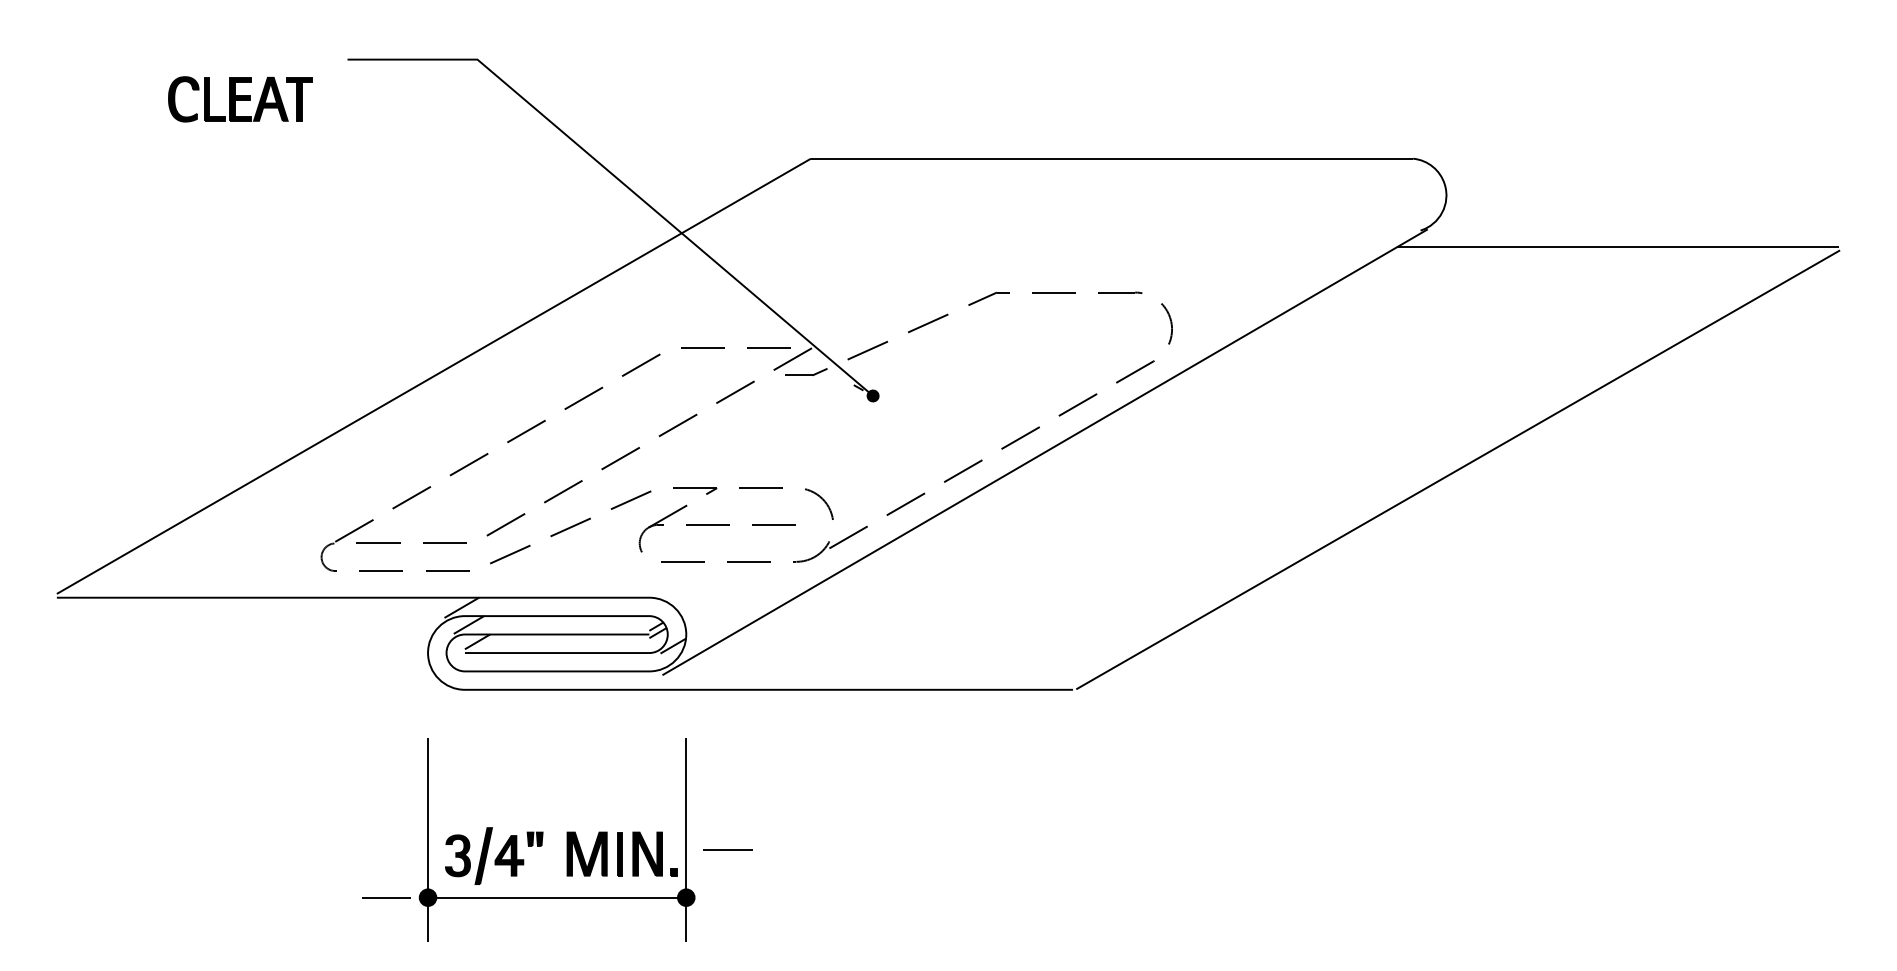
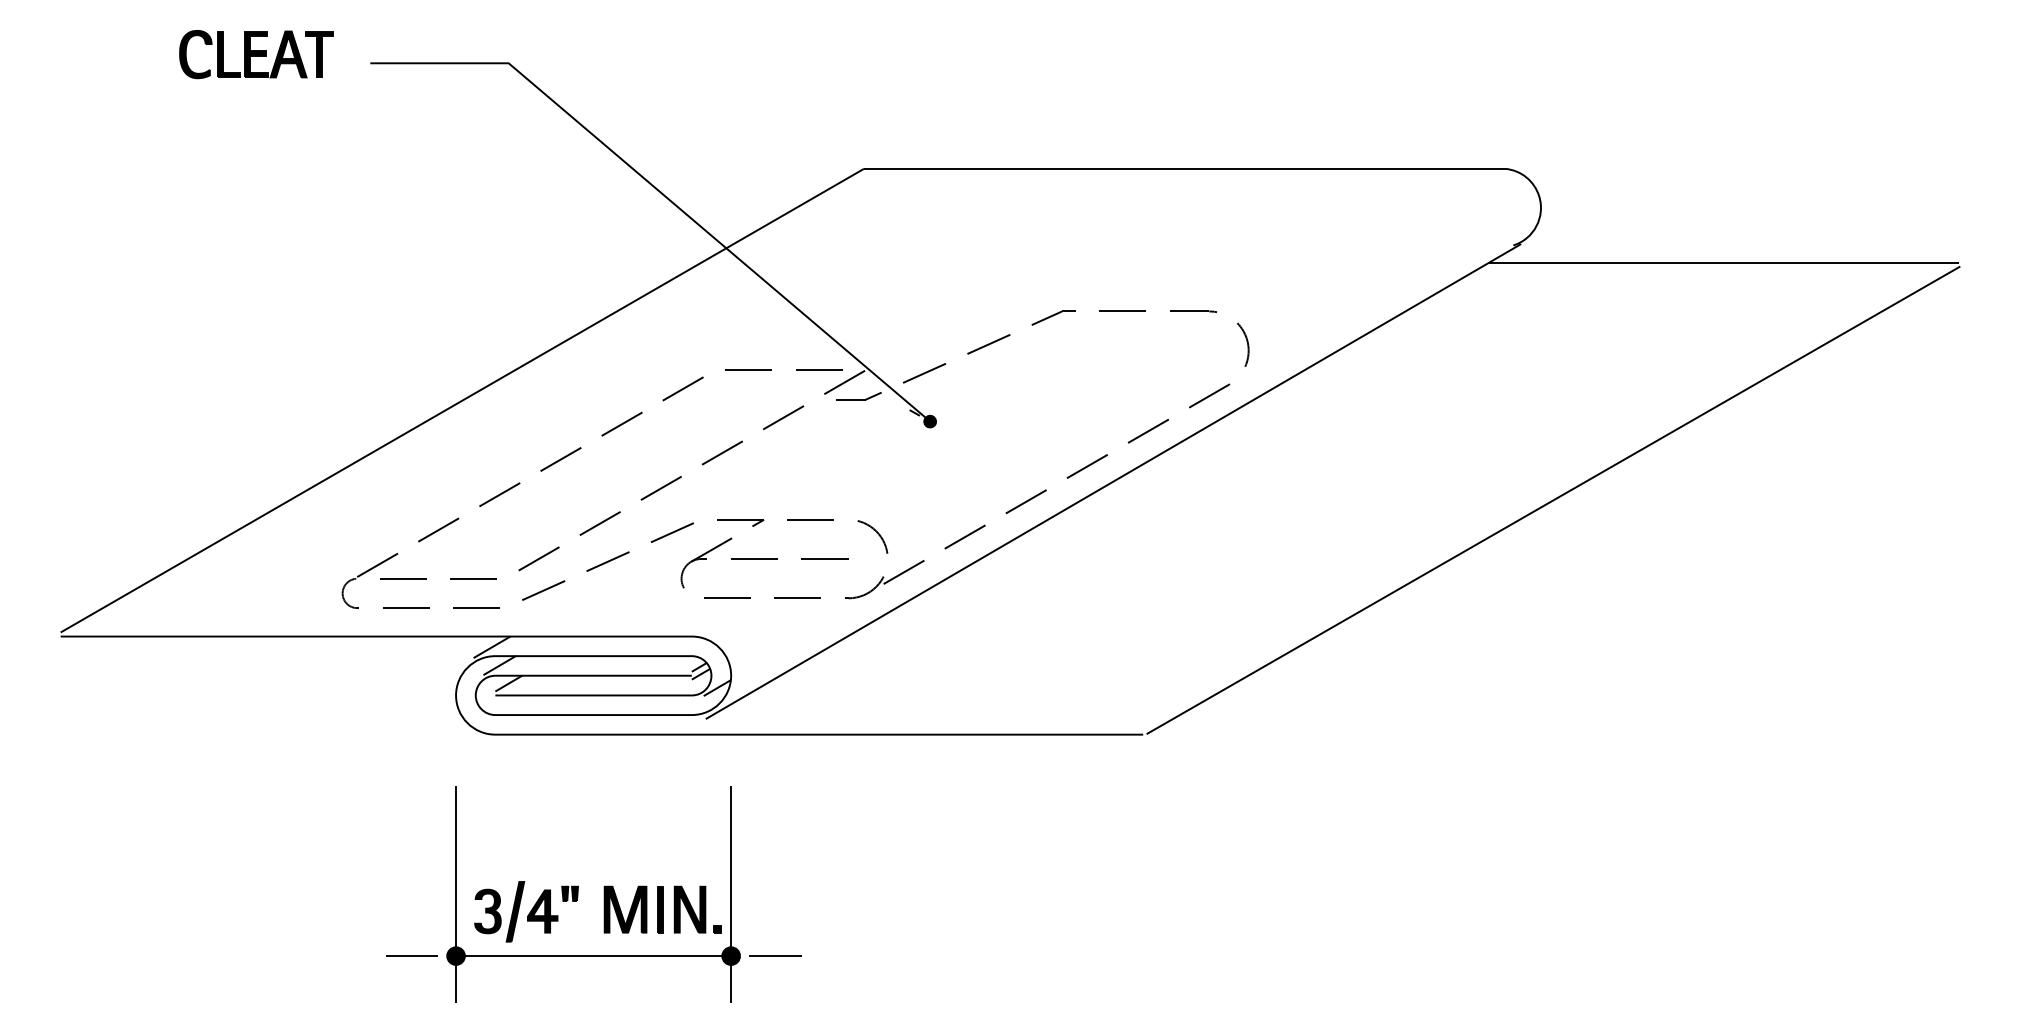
part: (240, 99) -> (256, 54), moved
line: (727, 849) -> (775, 955), moved

